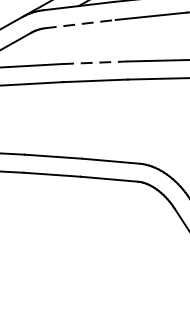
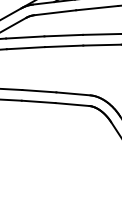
line: (80, 23) -> (55, 12), dashed -> solid
line: (96, 62) -> (64, 35), dashed -> solid

